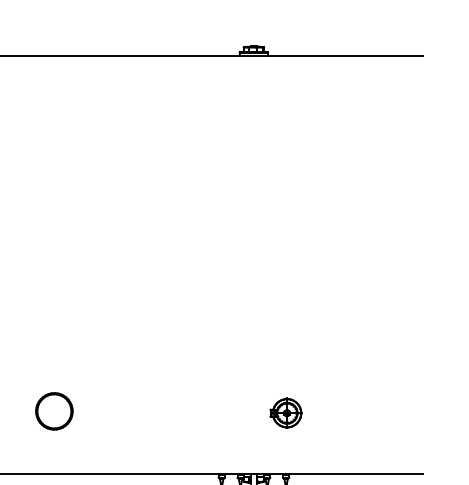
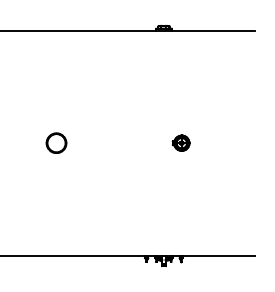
part: (54, 410) -> (56, 142), moved
part: (284, 411) -> (180, 142), moved

